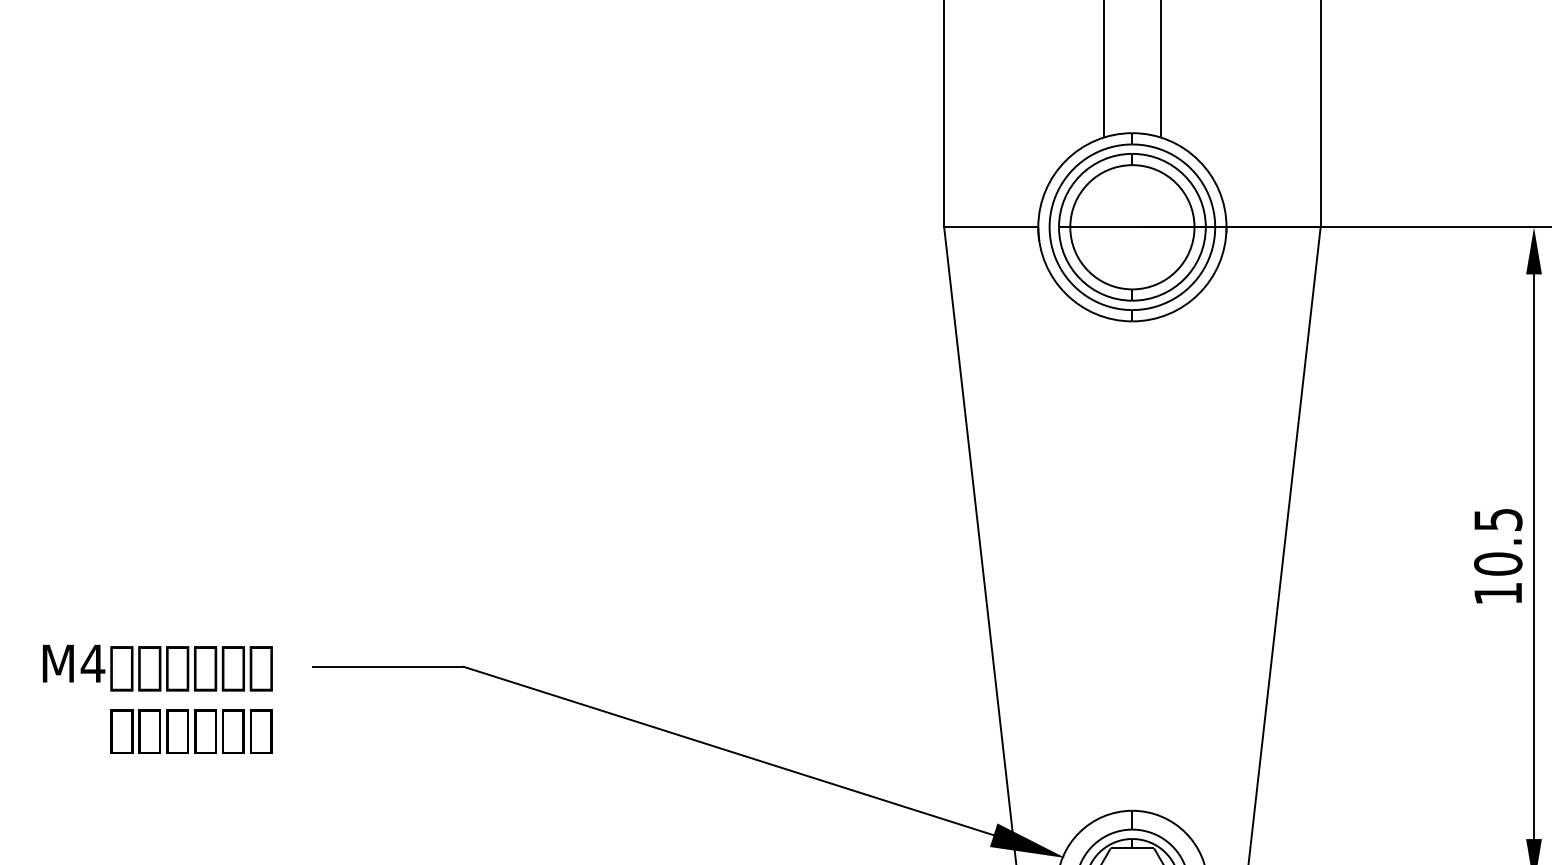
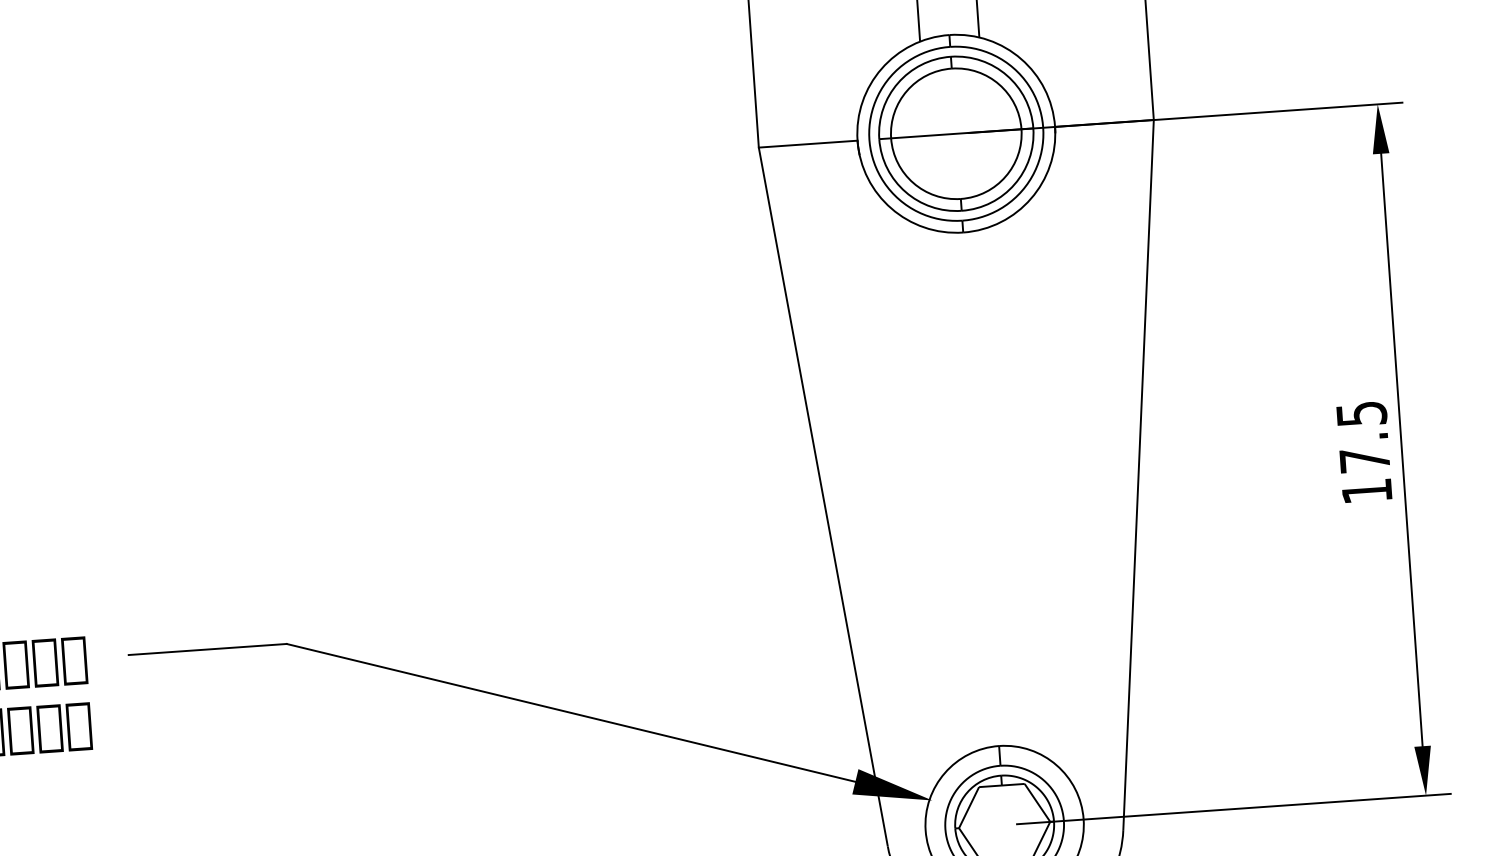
text: (1498, 563) -> (1365, 459), 10.5 -> 17.5

